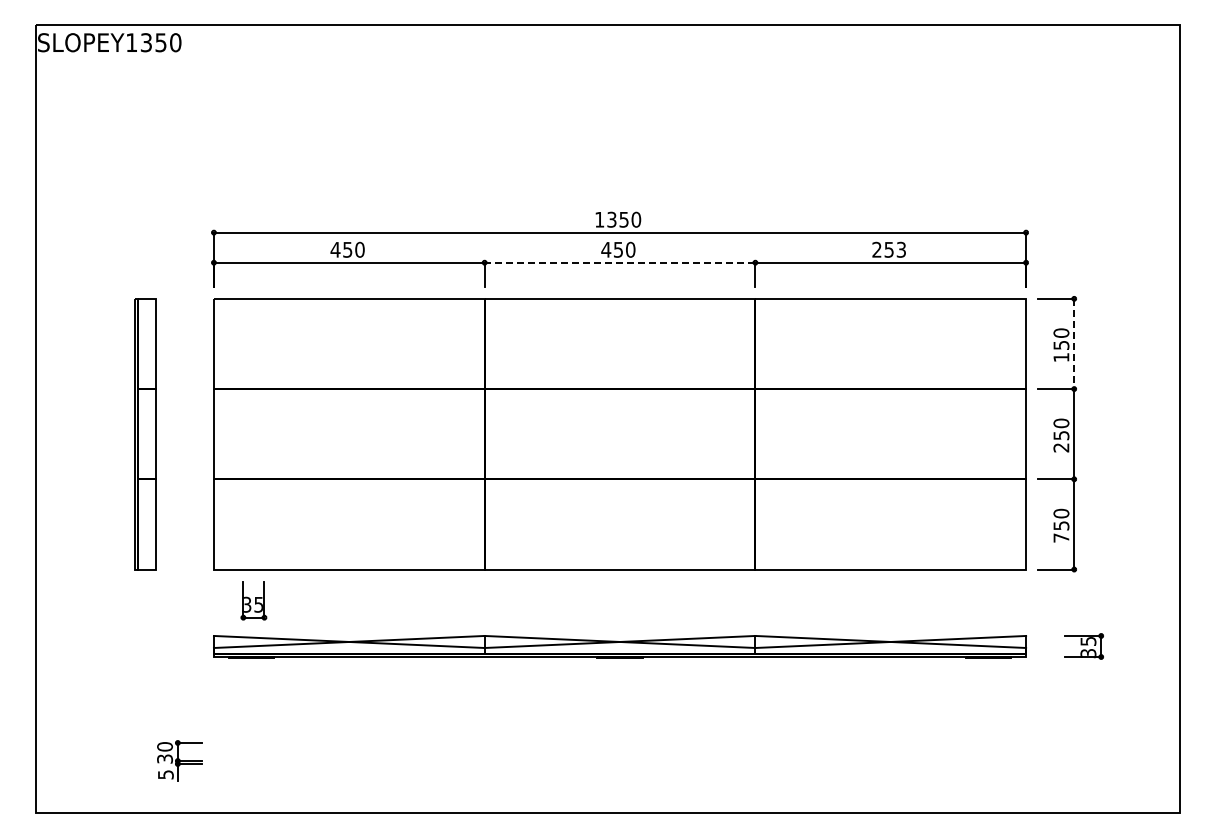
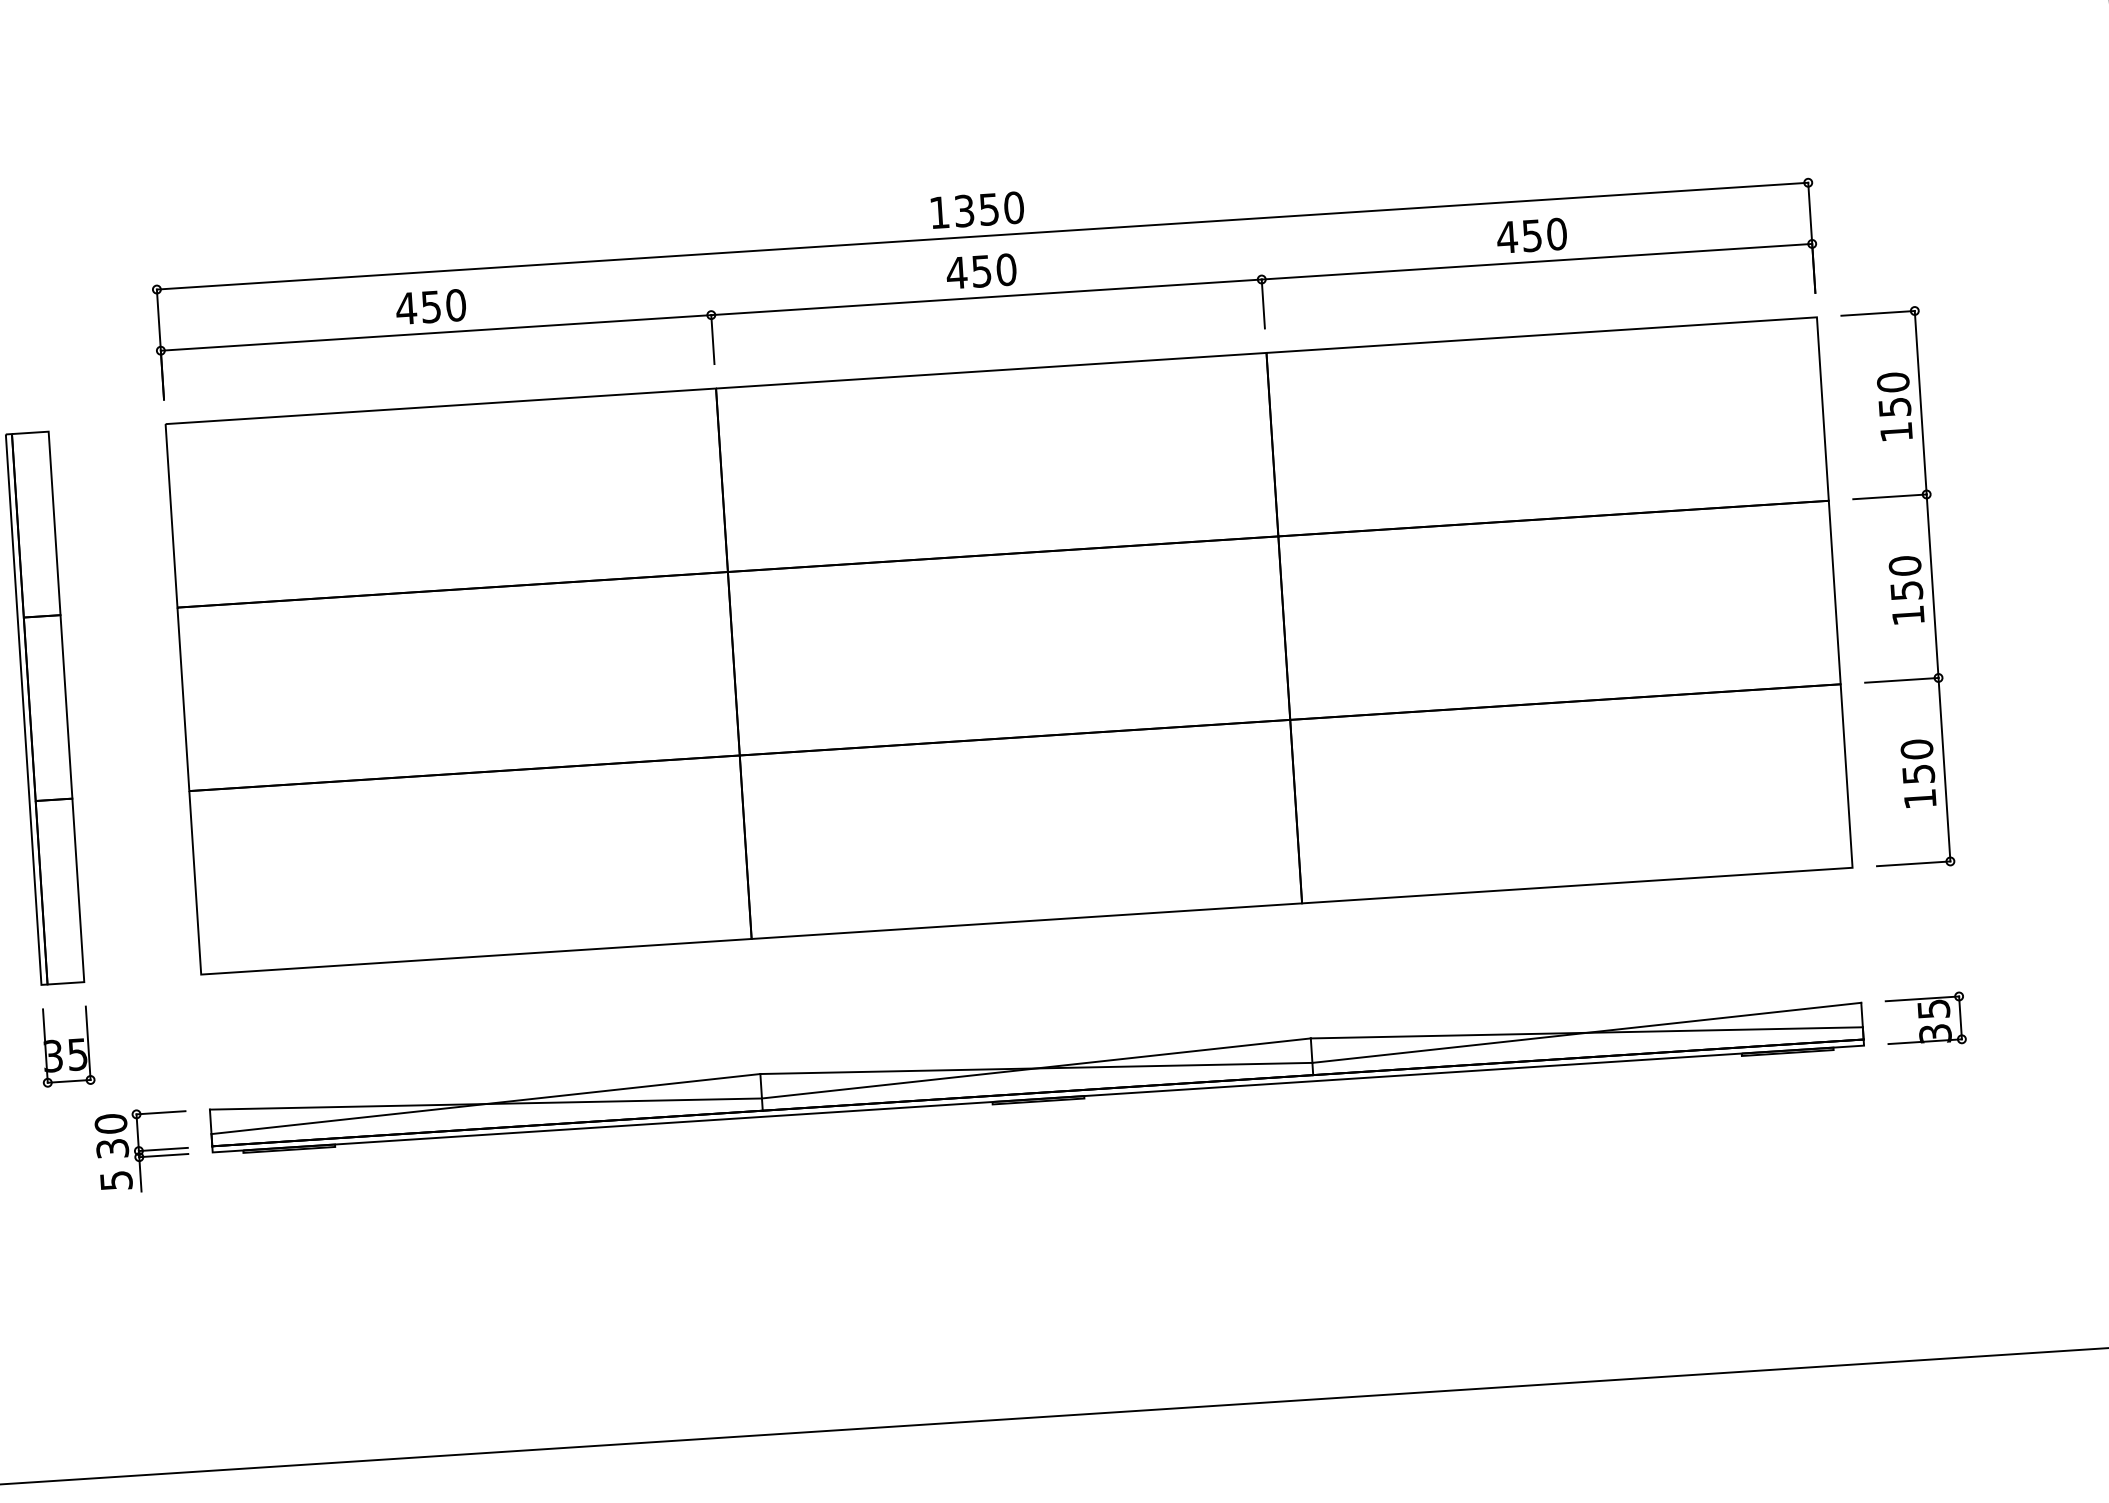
text: (888, 249) -> (1530, 235), 253 -> 450
line: (619, 262) -> (985, 296), dashed -> solid
line: (1074, 344) -> (1921, 403), dashed -> solid
text: (1061, 447) -> (1908, 614), 250 -> 150
text: (1061, 537) -> (1920, 797), 750 -> 150
part: (253, 600) -> (66, 1046), moved
part: (1083, 646) -> (1924, 1020), moved
part: (179, 760) -> (142, 1149), moved

